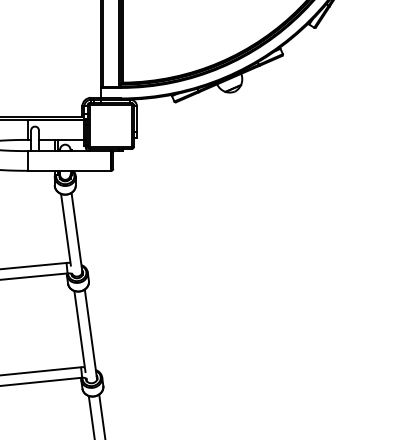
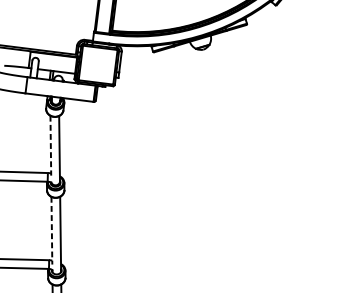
line: (66, 230) -> (51, 146), solid -> dashed
line: (79, 331) -> (51, 230), solid -> dashed

